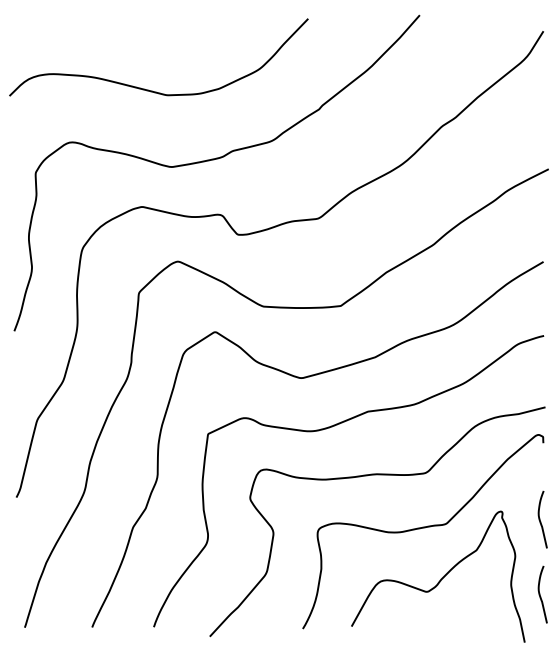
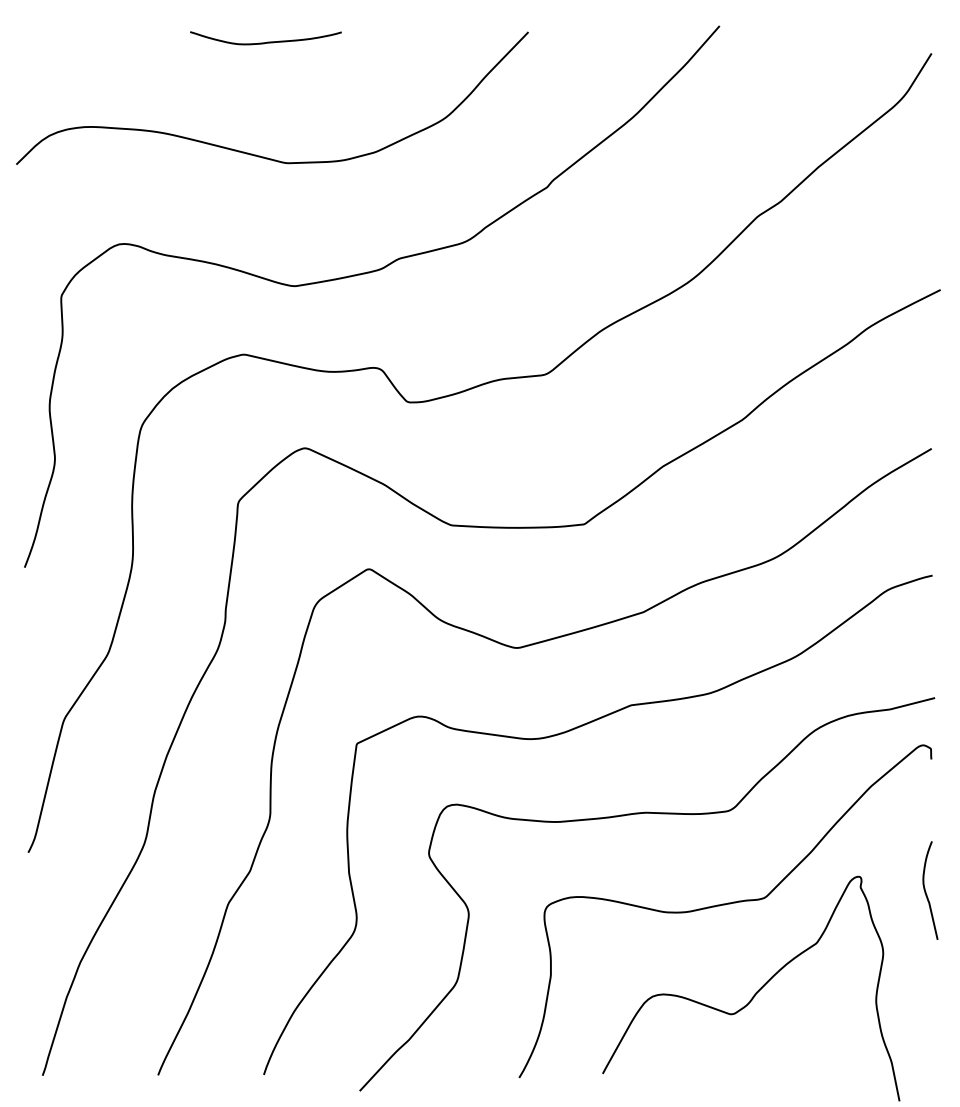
curve: (154, 24) -> (264, 41), added
curve: (540, 594) -> (926, 1018), removed

